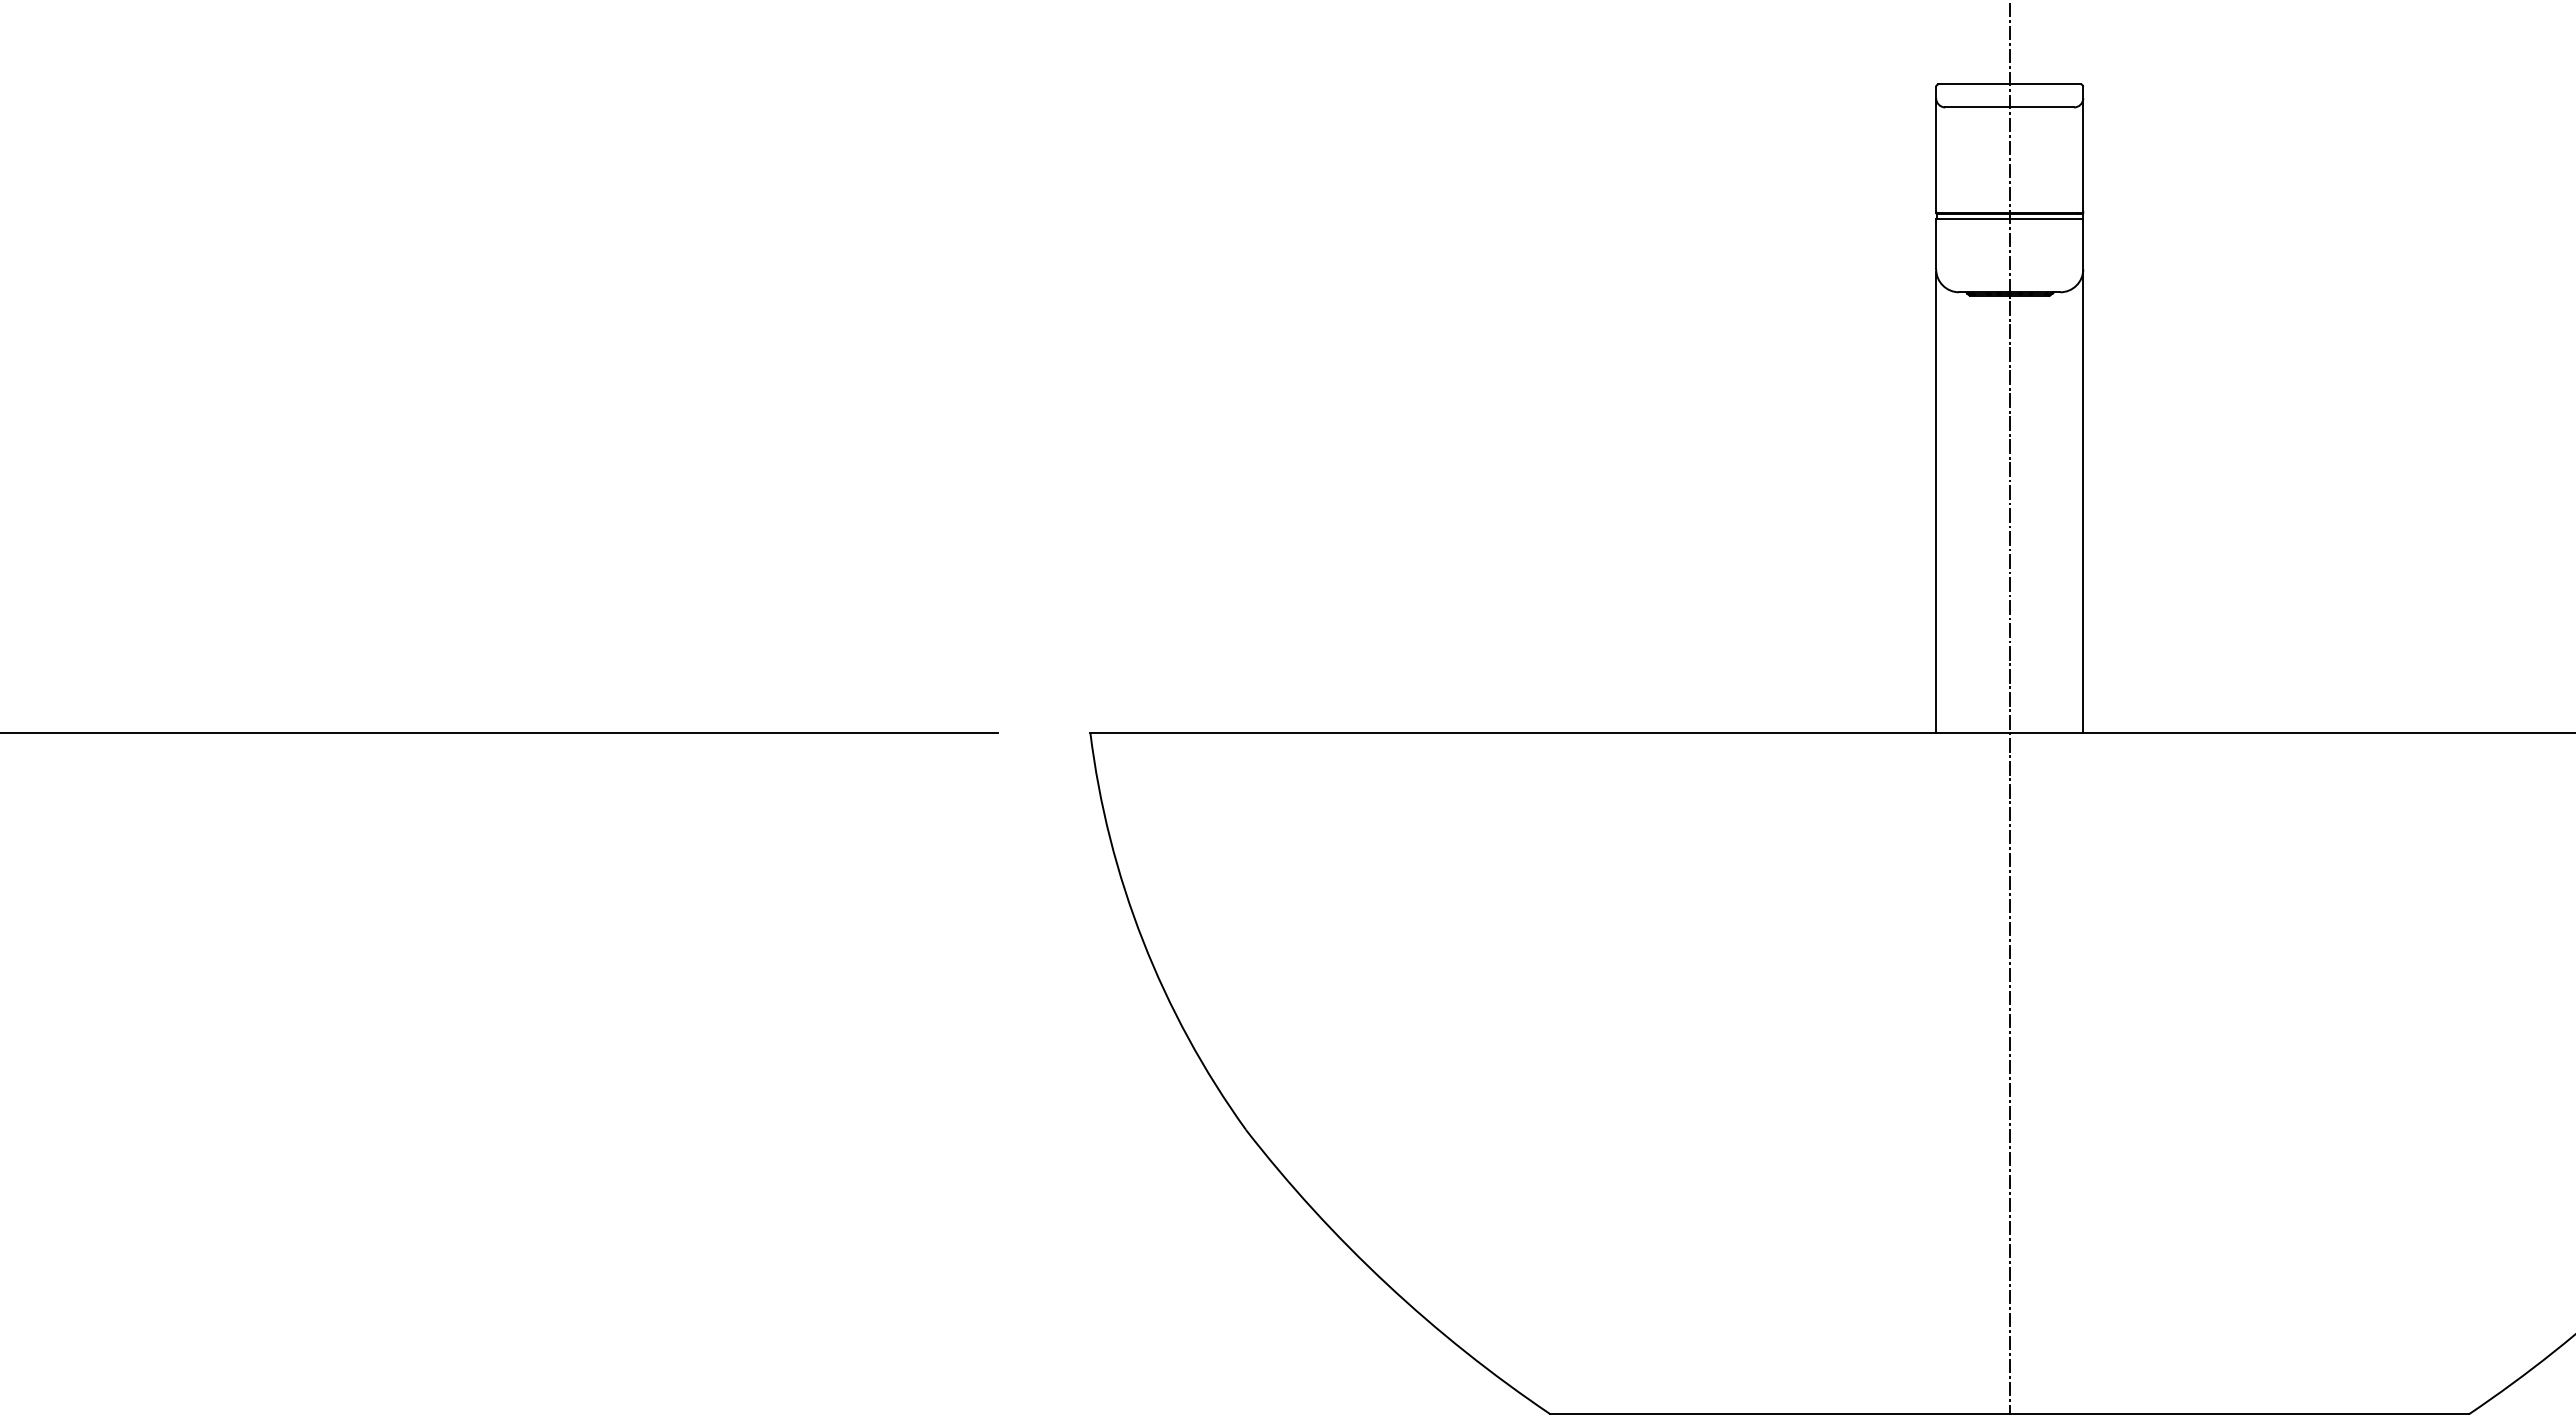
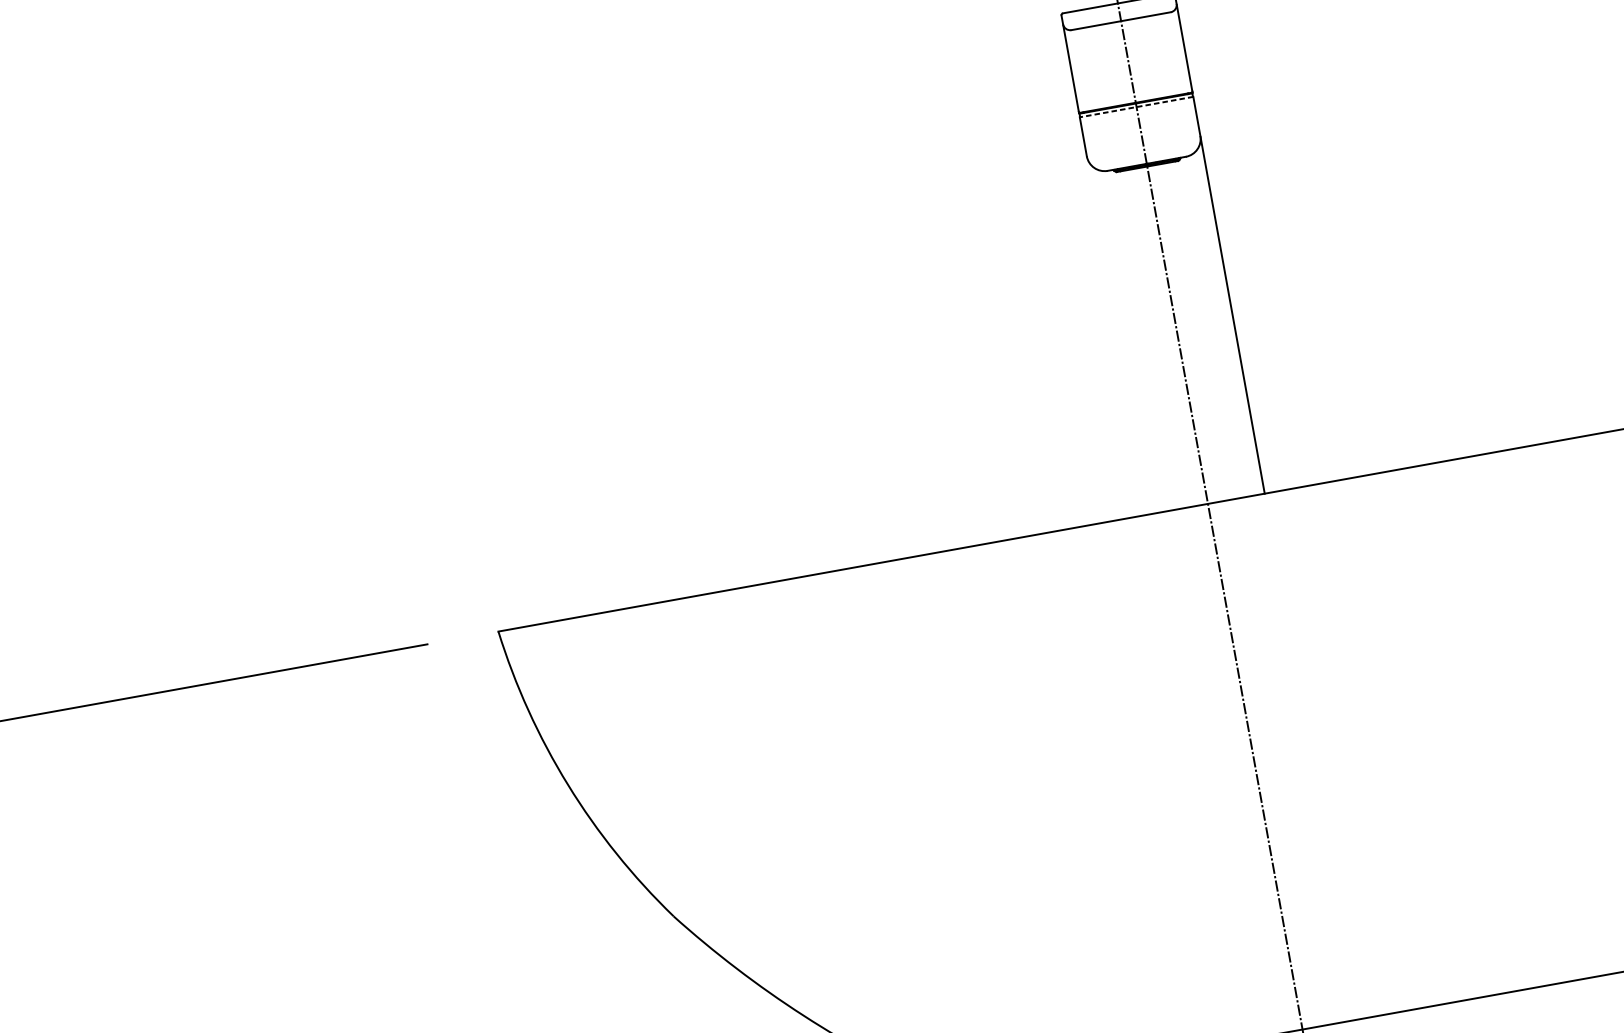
line: (2009, 218) -> (1136, 106), solid -> dashed
line: (1936, 502) -> (1119, 336), removed

